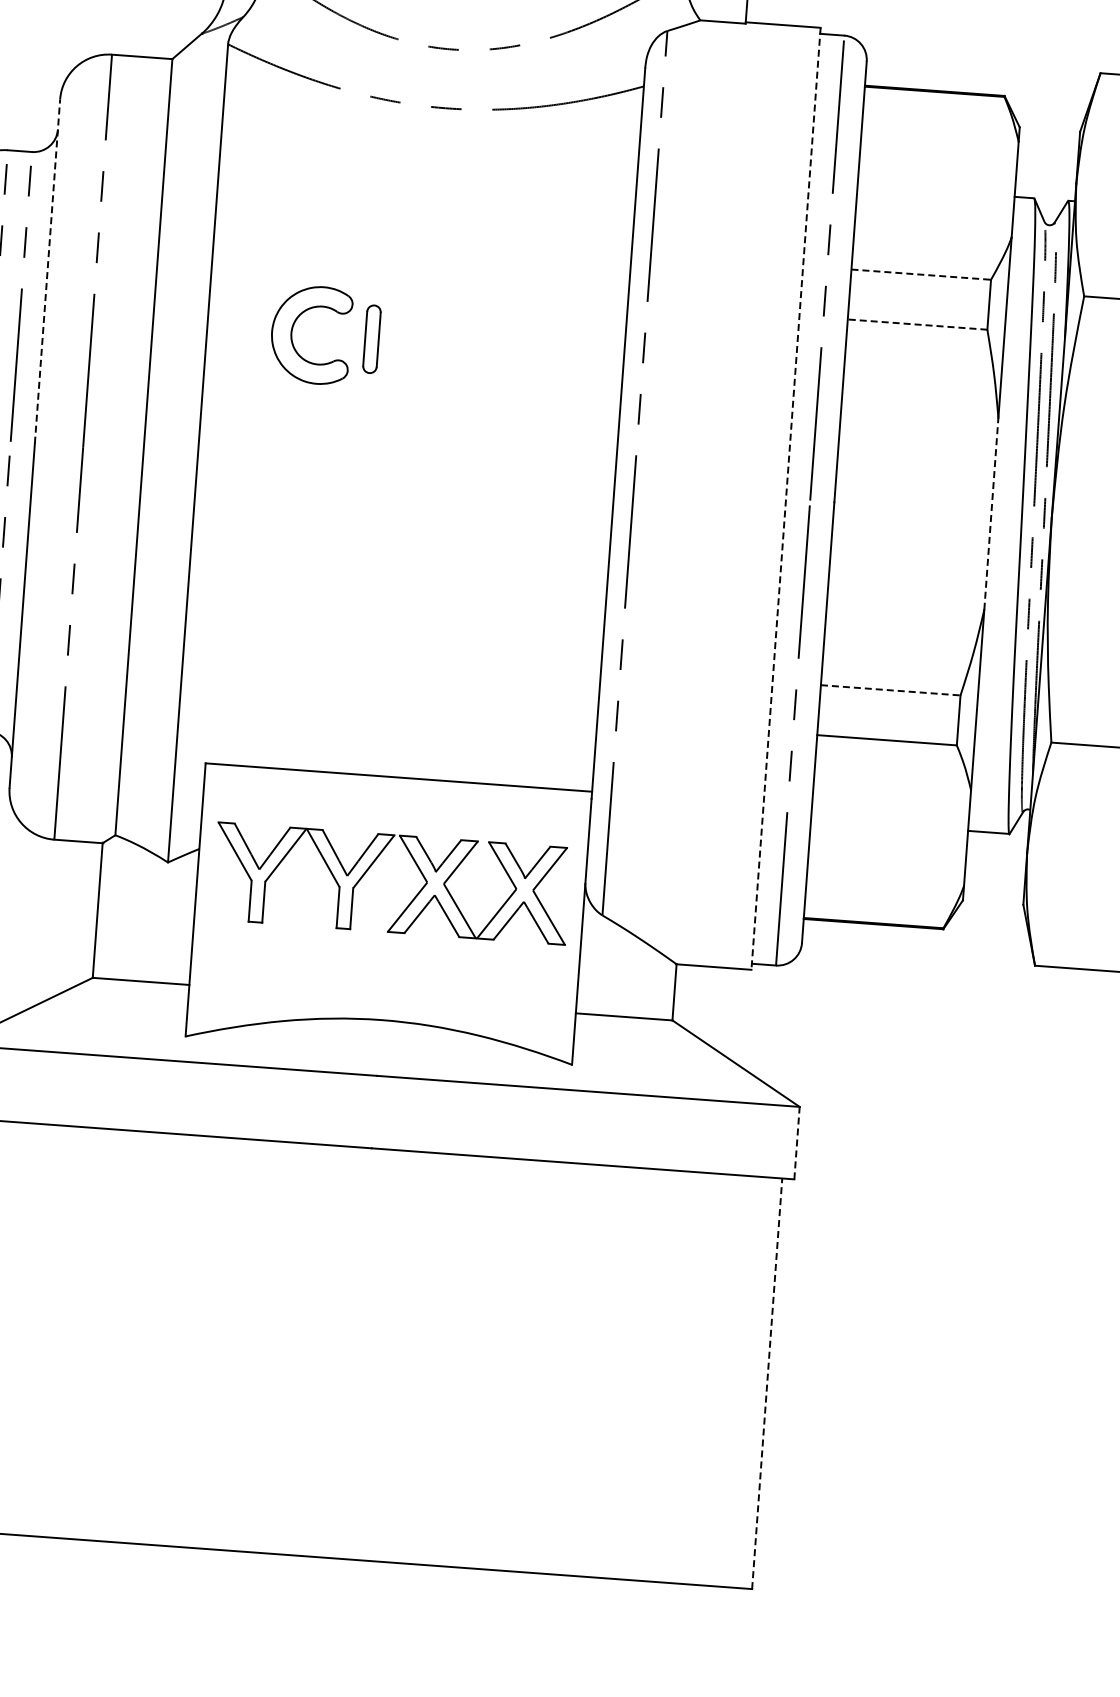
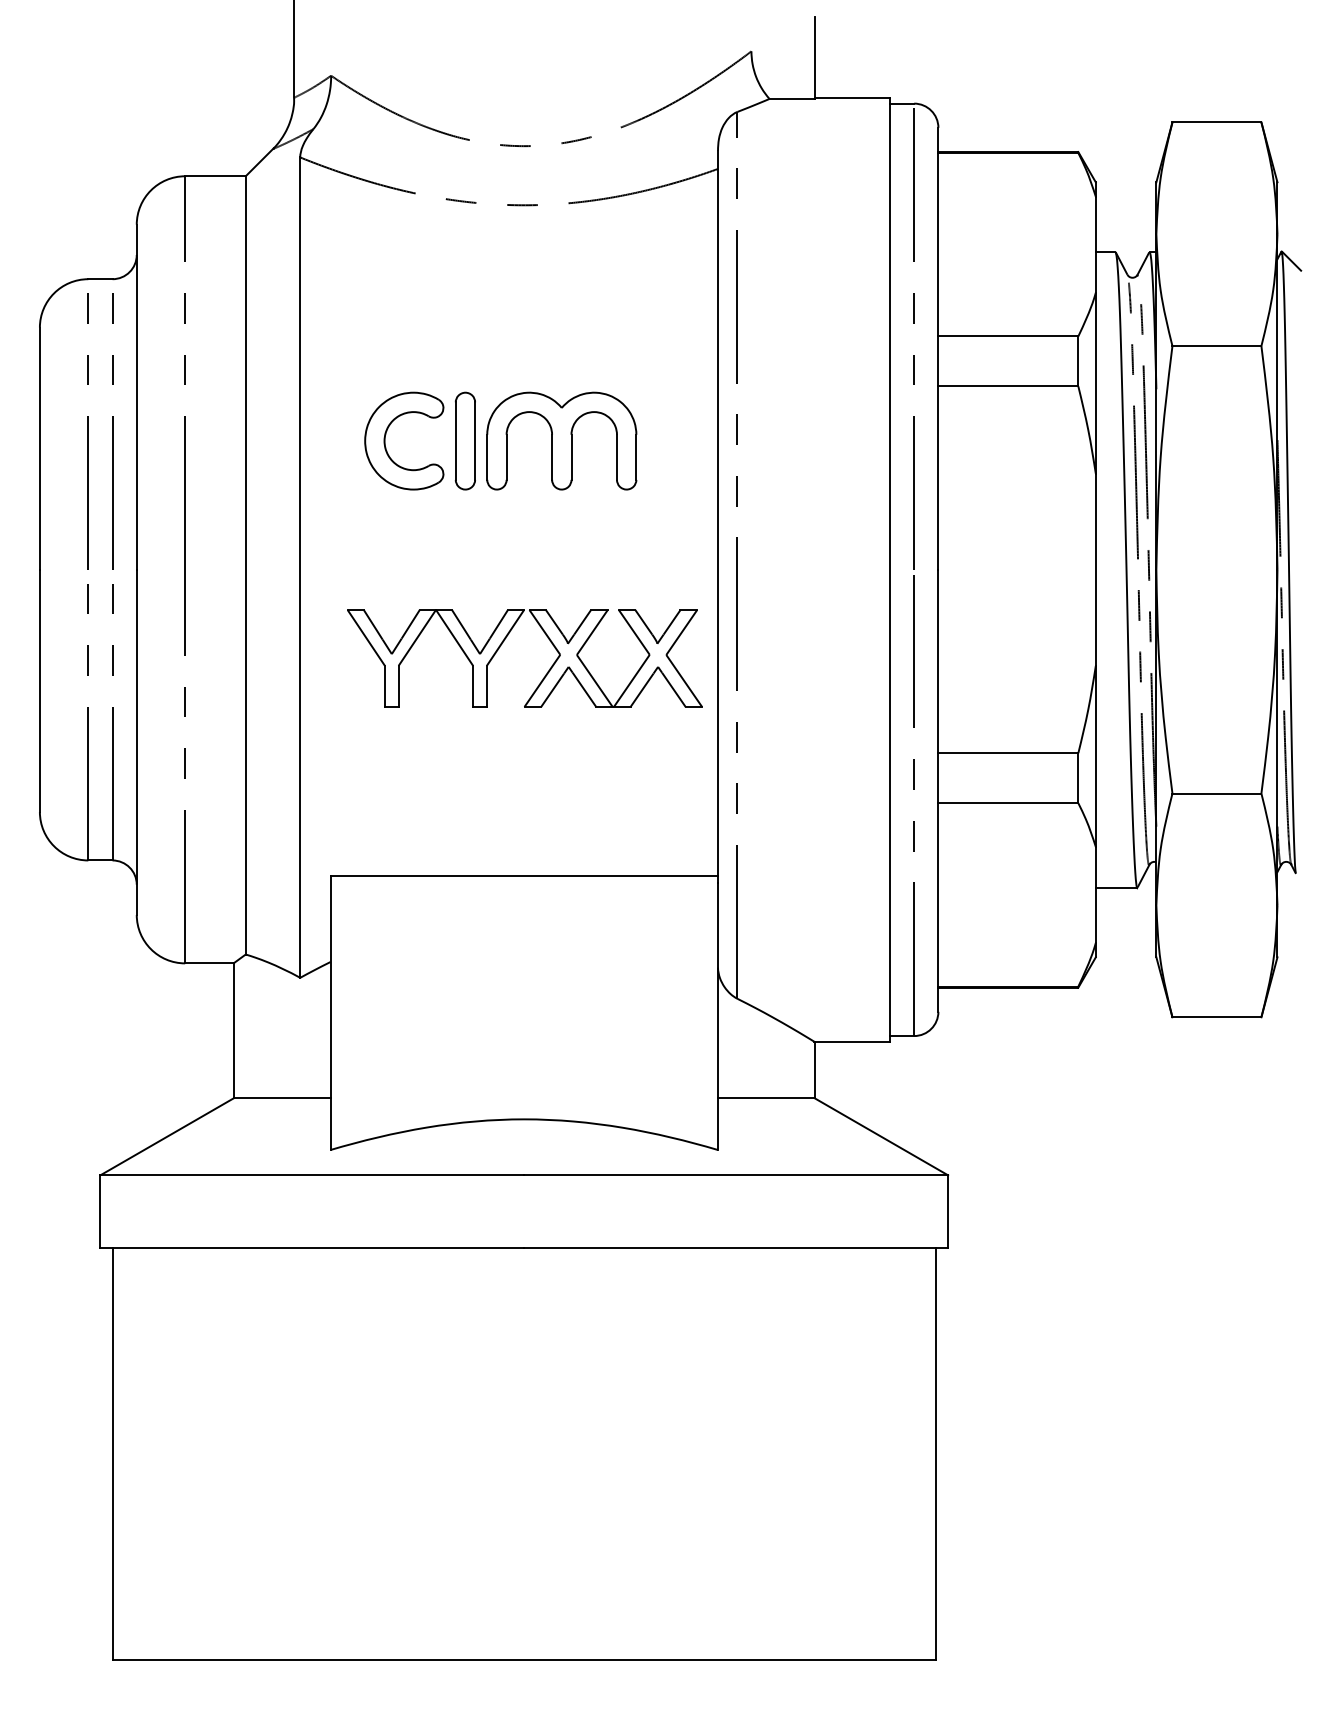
line: (47, 271) -> (136, 397), dashed -> solid
line: (921, 274) -> (1008, 336), dashed -> solid
line: (917, 324) -> (1008, 386), dashed -> solid
part: (371, 338) -> (464, 440), size x1.43
part: (467, 345) -> (561, 440), added
line: (785, 499) -> (889, 570), dashed -> solid
line: (991, 513) -> (1095, 569), dashed -> solid
line: (890, 690) -> (1008, 753), dashed -> solid
part: (370, 868) -> (502, 644), moved
line: (797, 1143) -> (948, 1211), dashed -> solid
line: (766, 1383) -> (935, 1453), dashed -> solid

